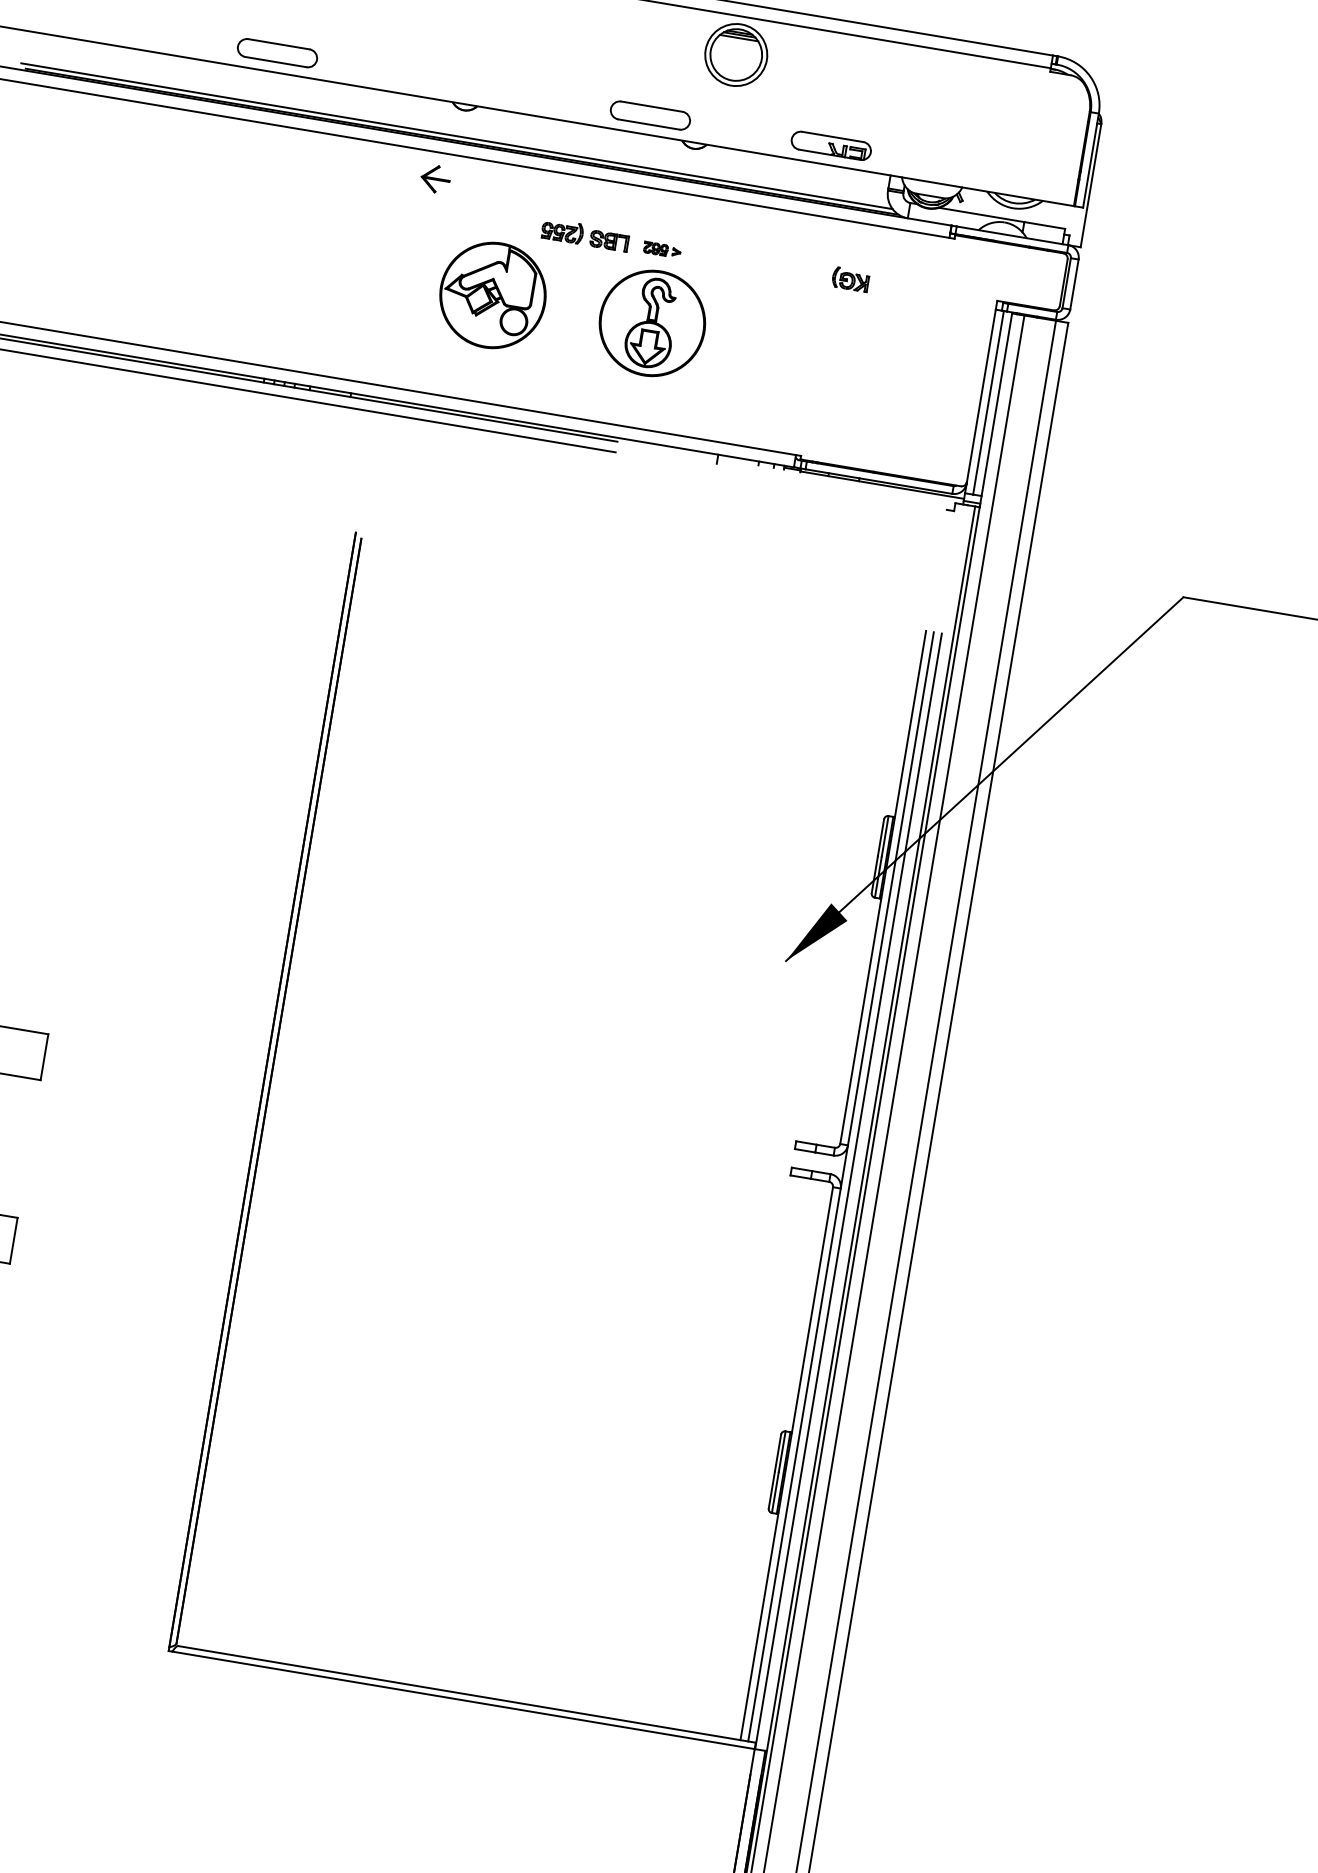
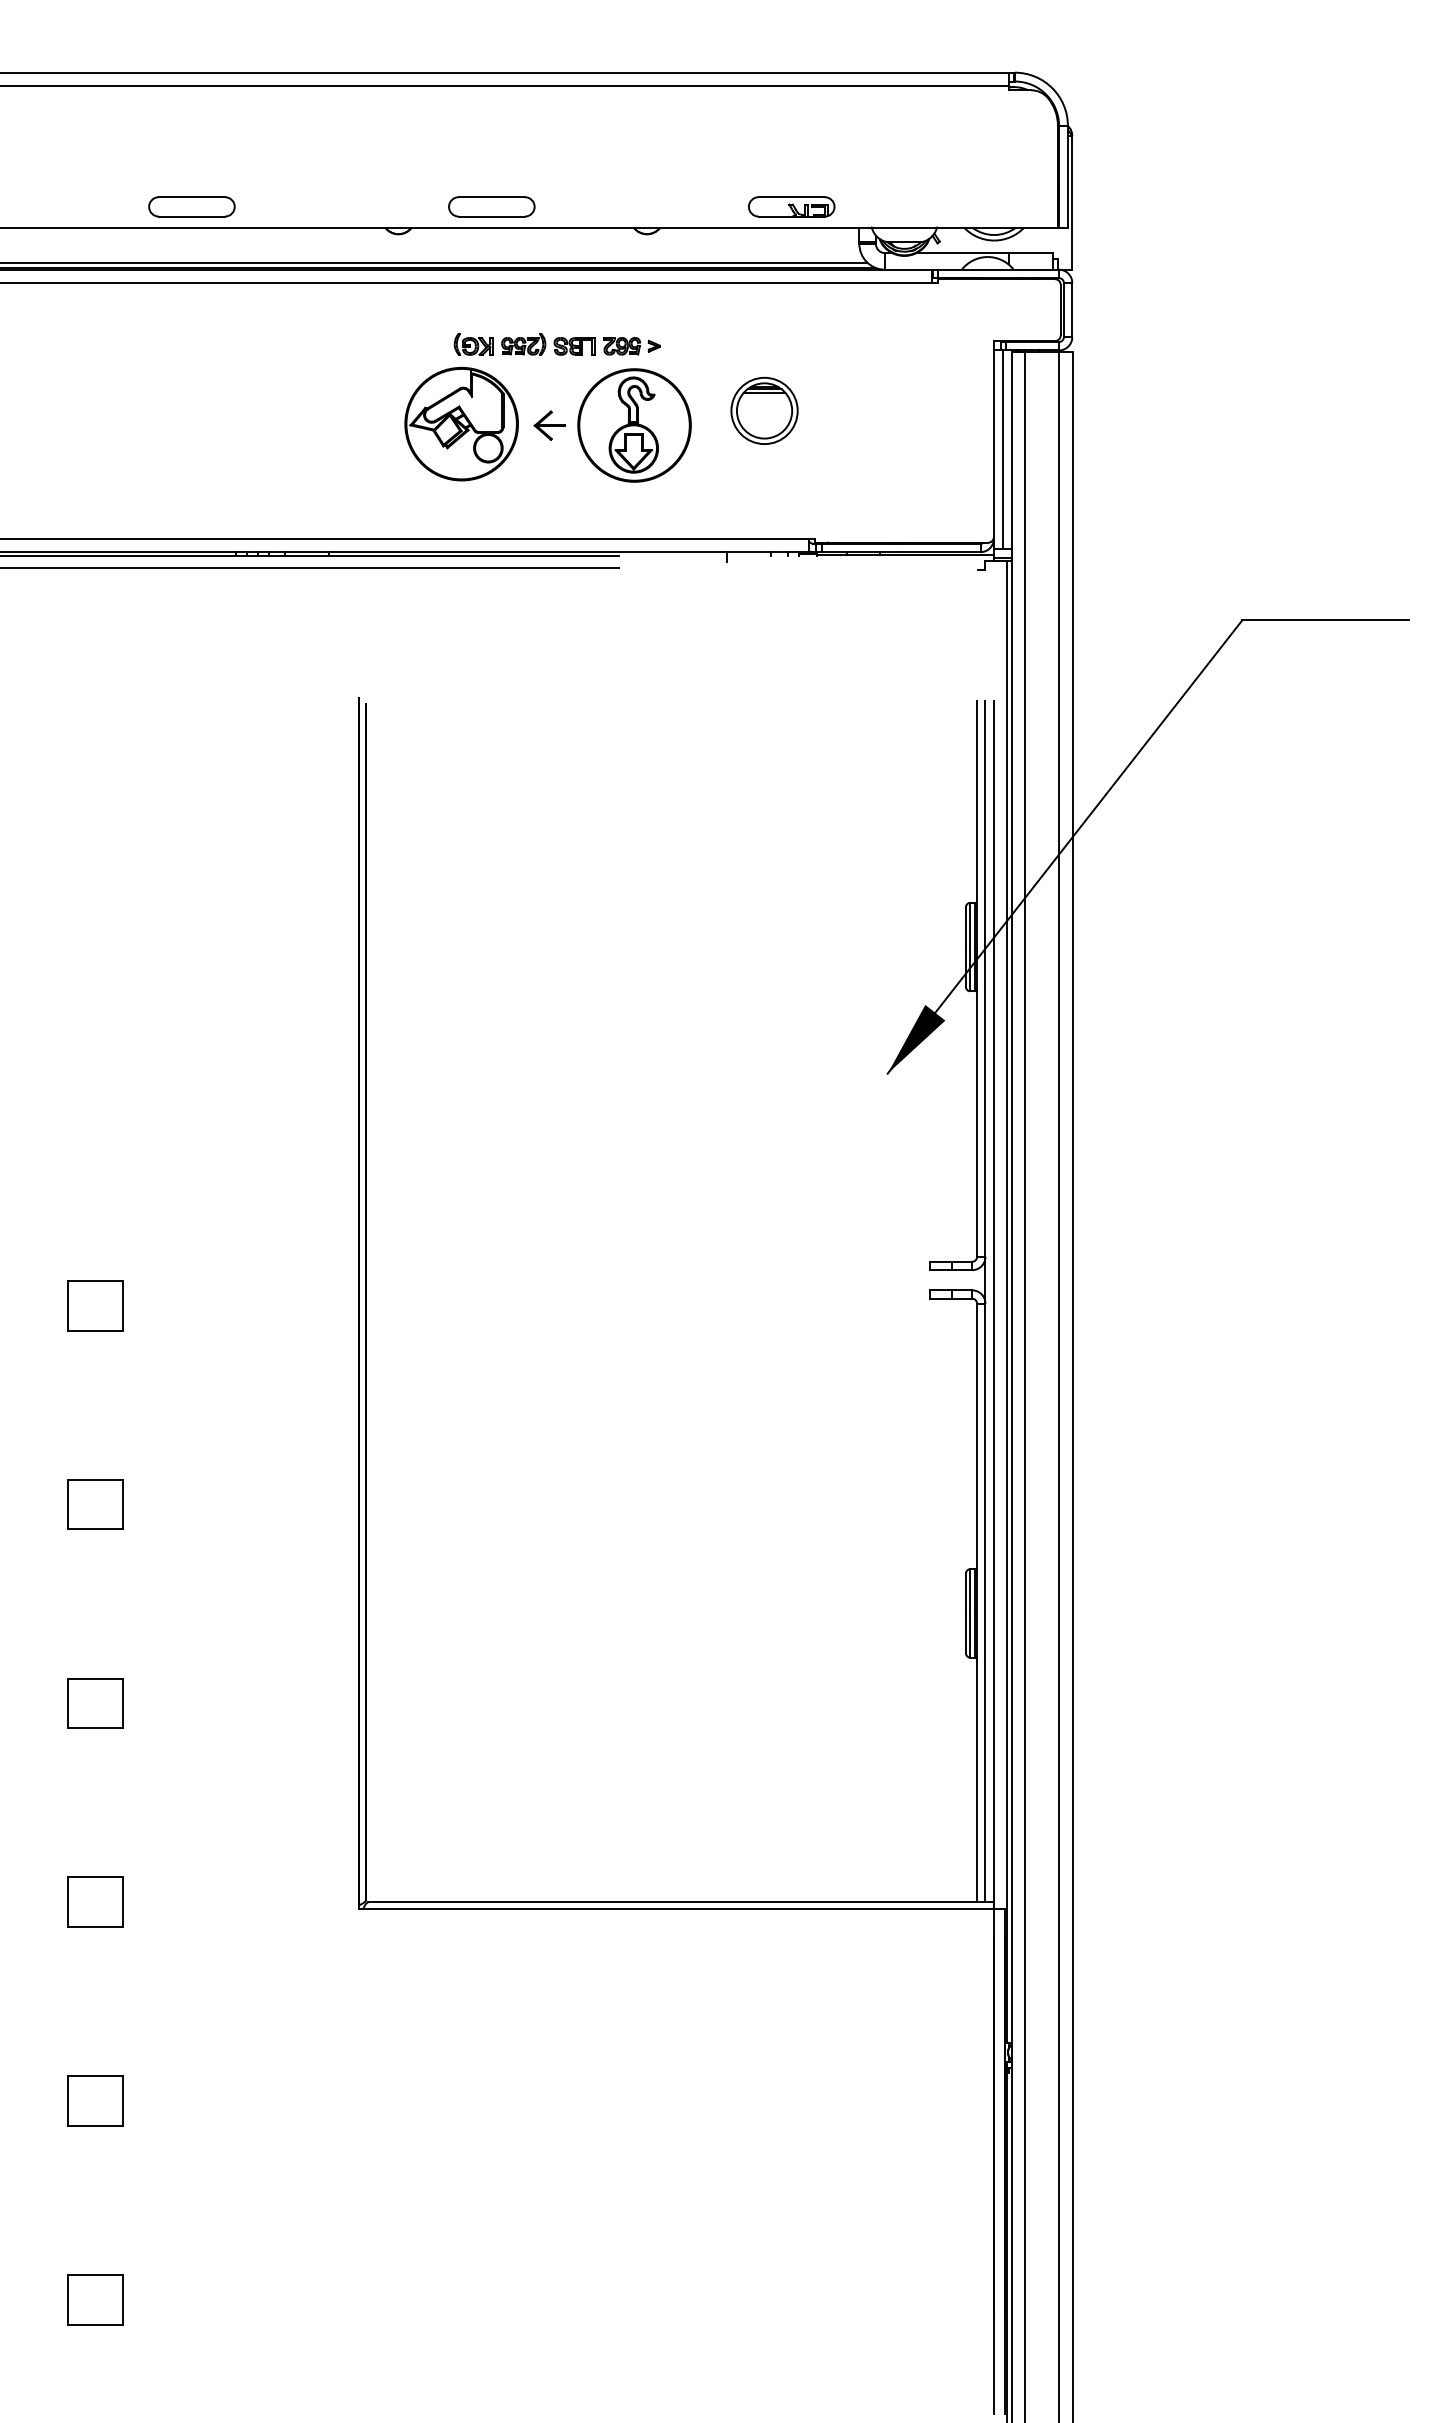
part: (736, 54) -> (764, 410), moved
part: (650, 115) -> (491, 206), moved
part: (435, 178) -> (549, 425), moved
part: (661, 250) -> (631, 346), size x1.43
part: (850, 279) -> (473, 344), moved

